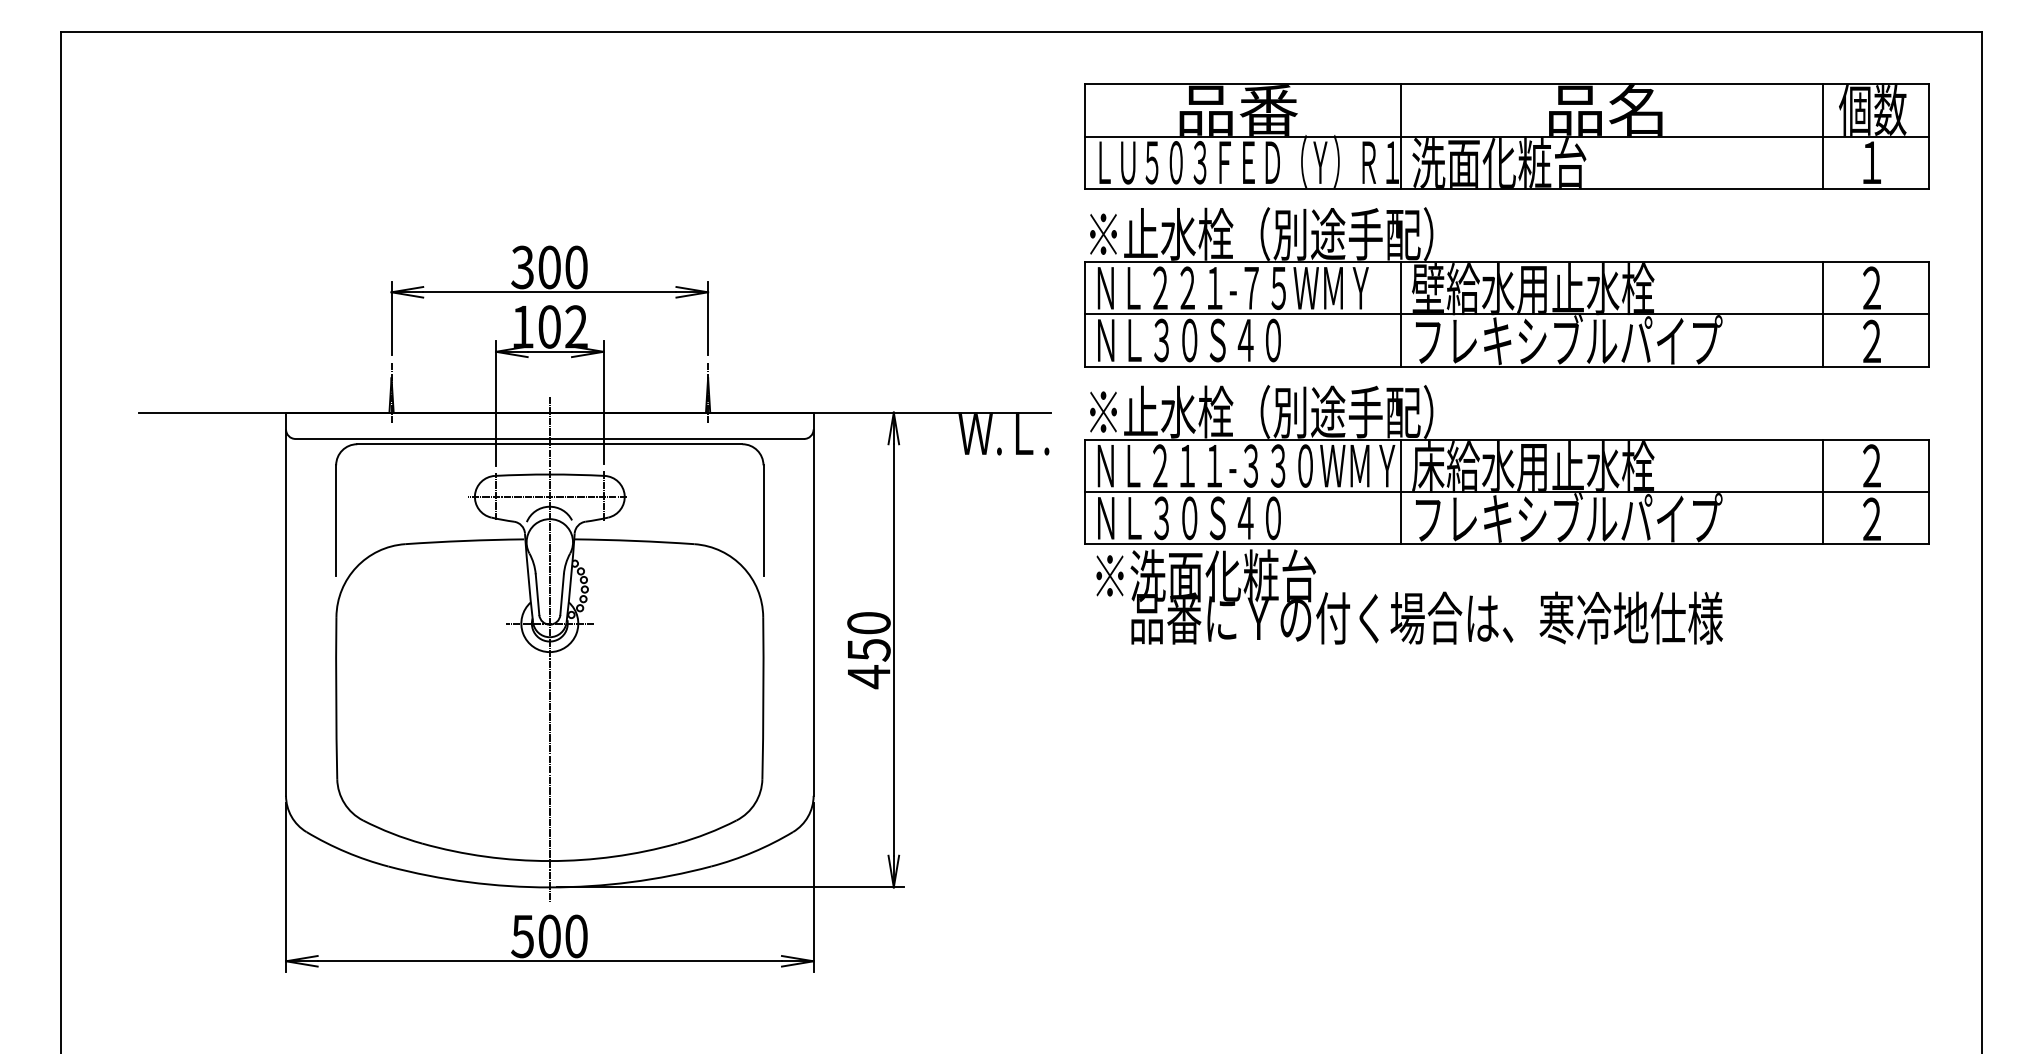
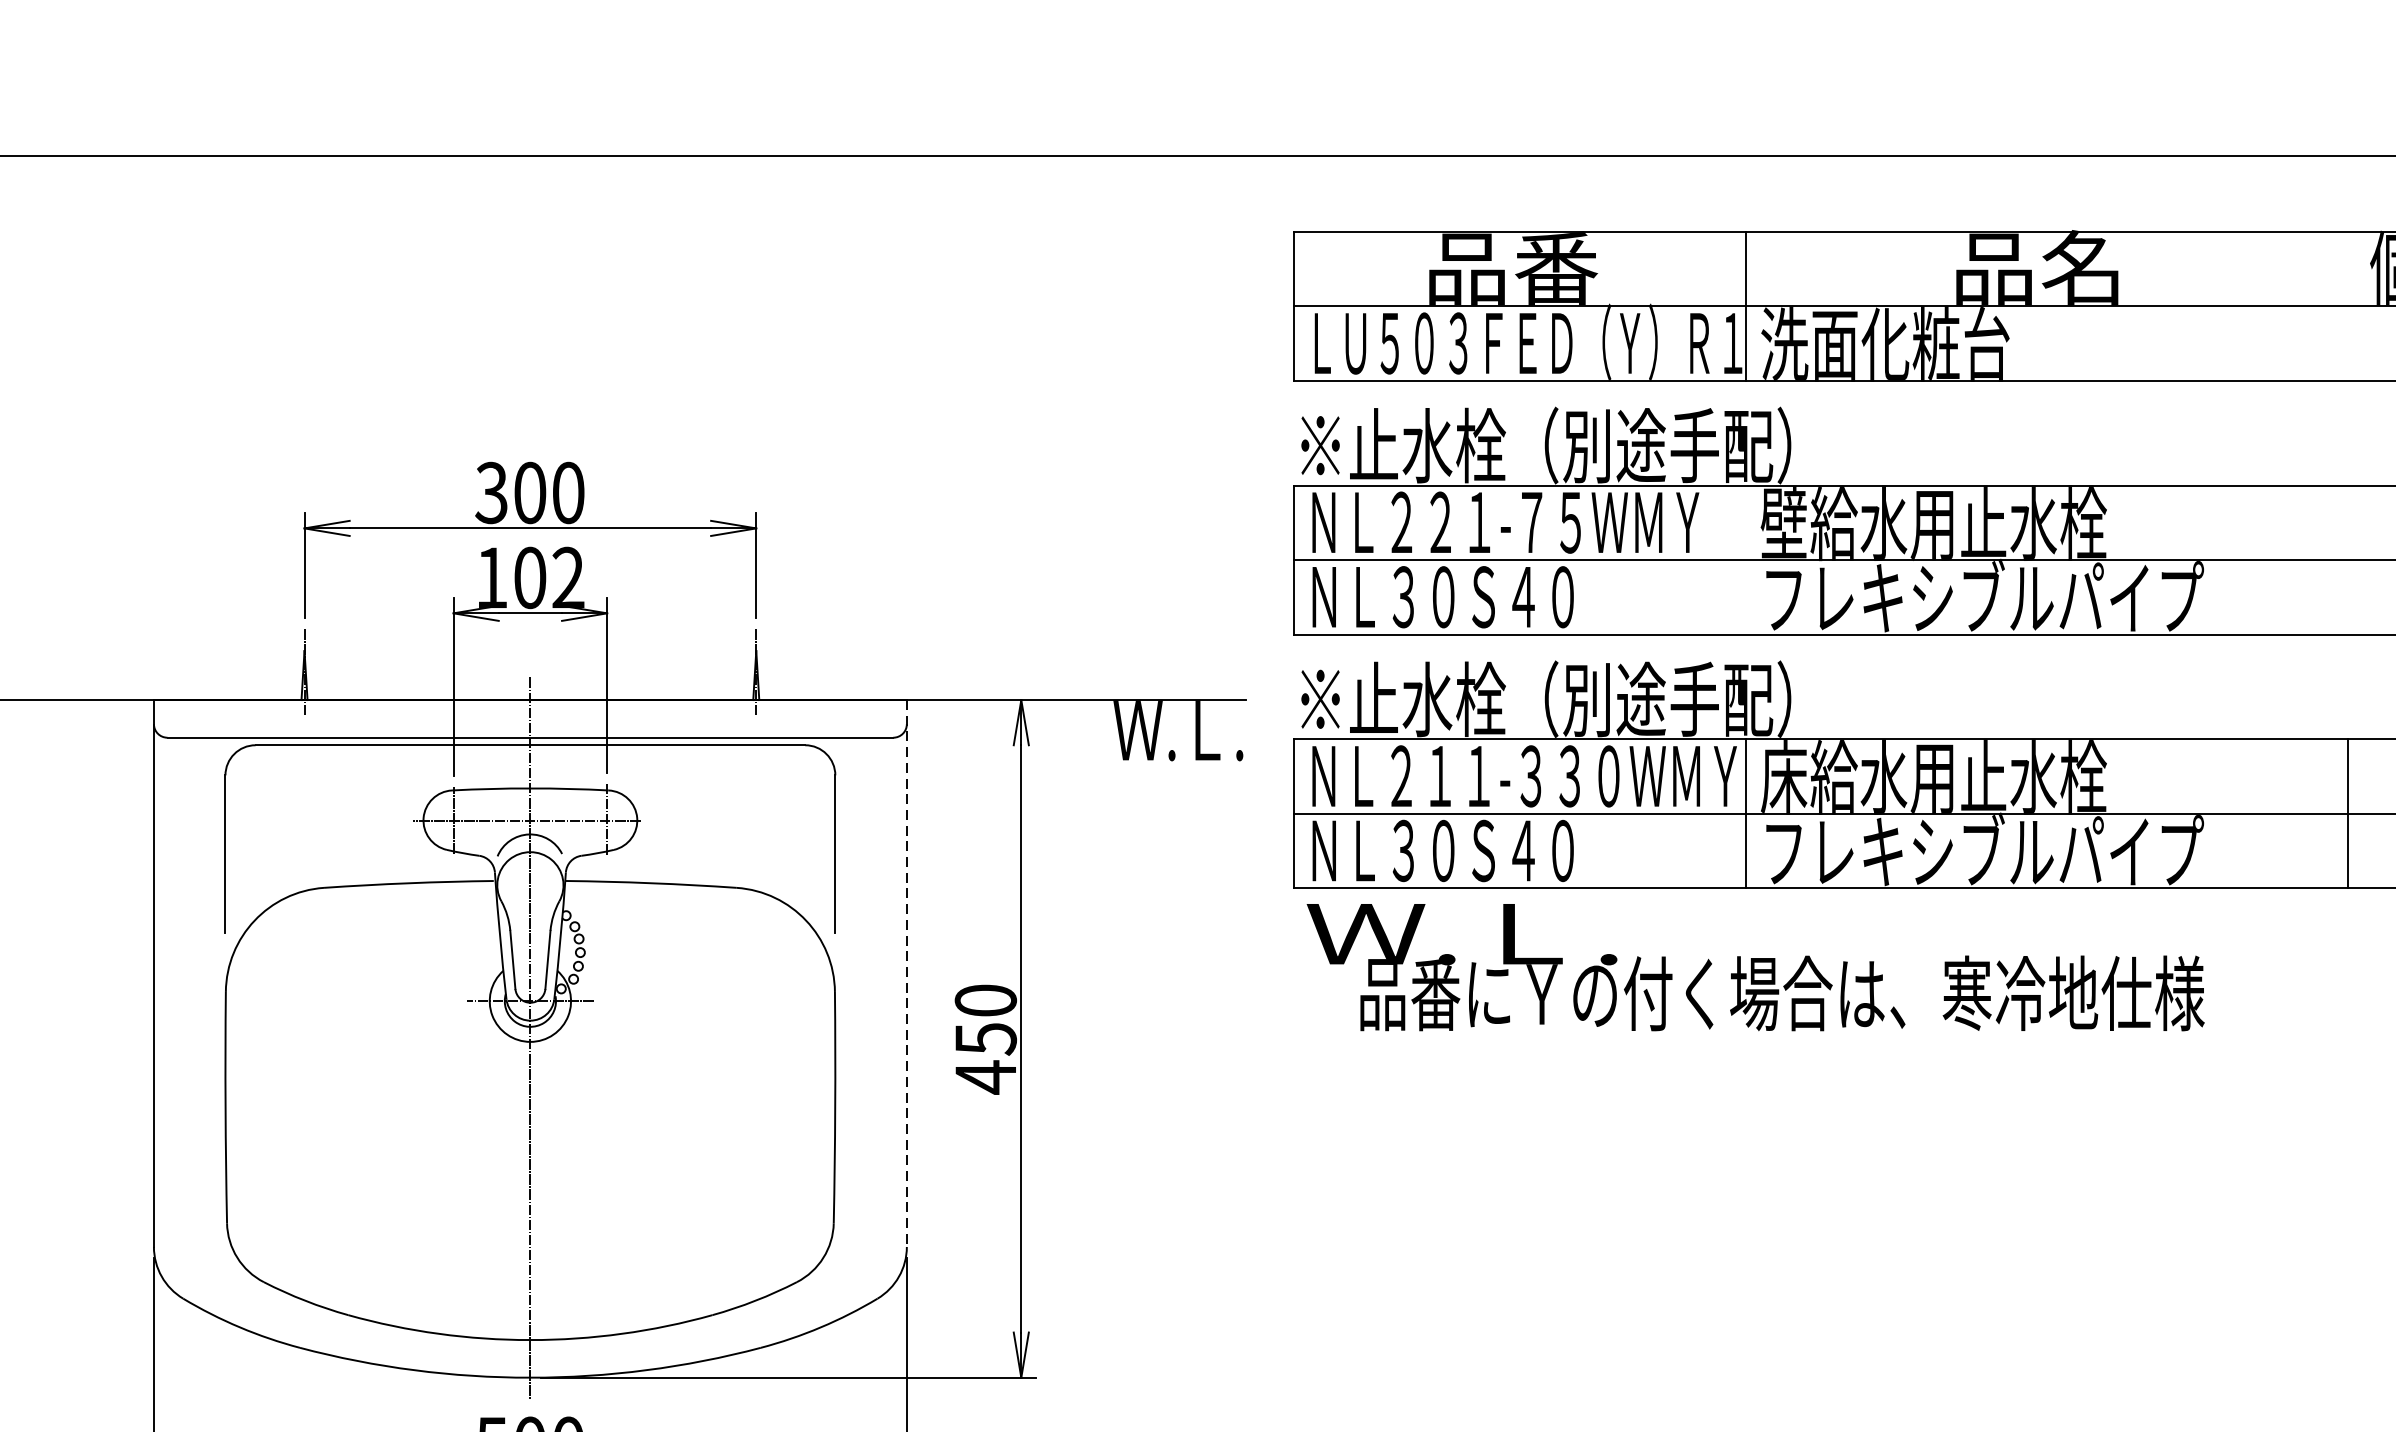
line: (1823, 136) -> (2348, 306), removed
line: (1401, 314) -> (1745, 560), removed
line: (1823, 314) -> (2348, 560), removed
text: (1204, 575) -> (1464, 932), ※洗面化粧台 -> Ｗ.Ｌ.
line: (813, 604) -> (906, 973), solid -> dashed

